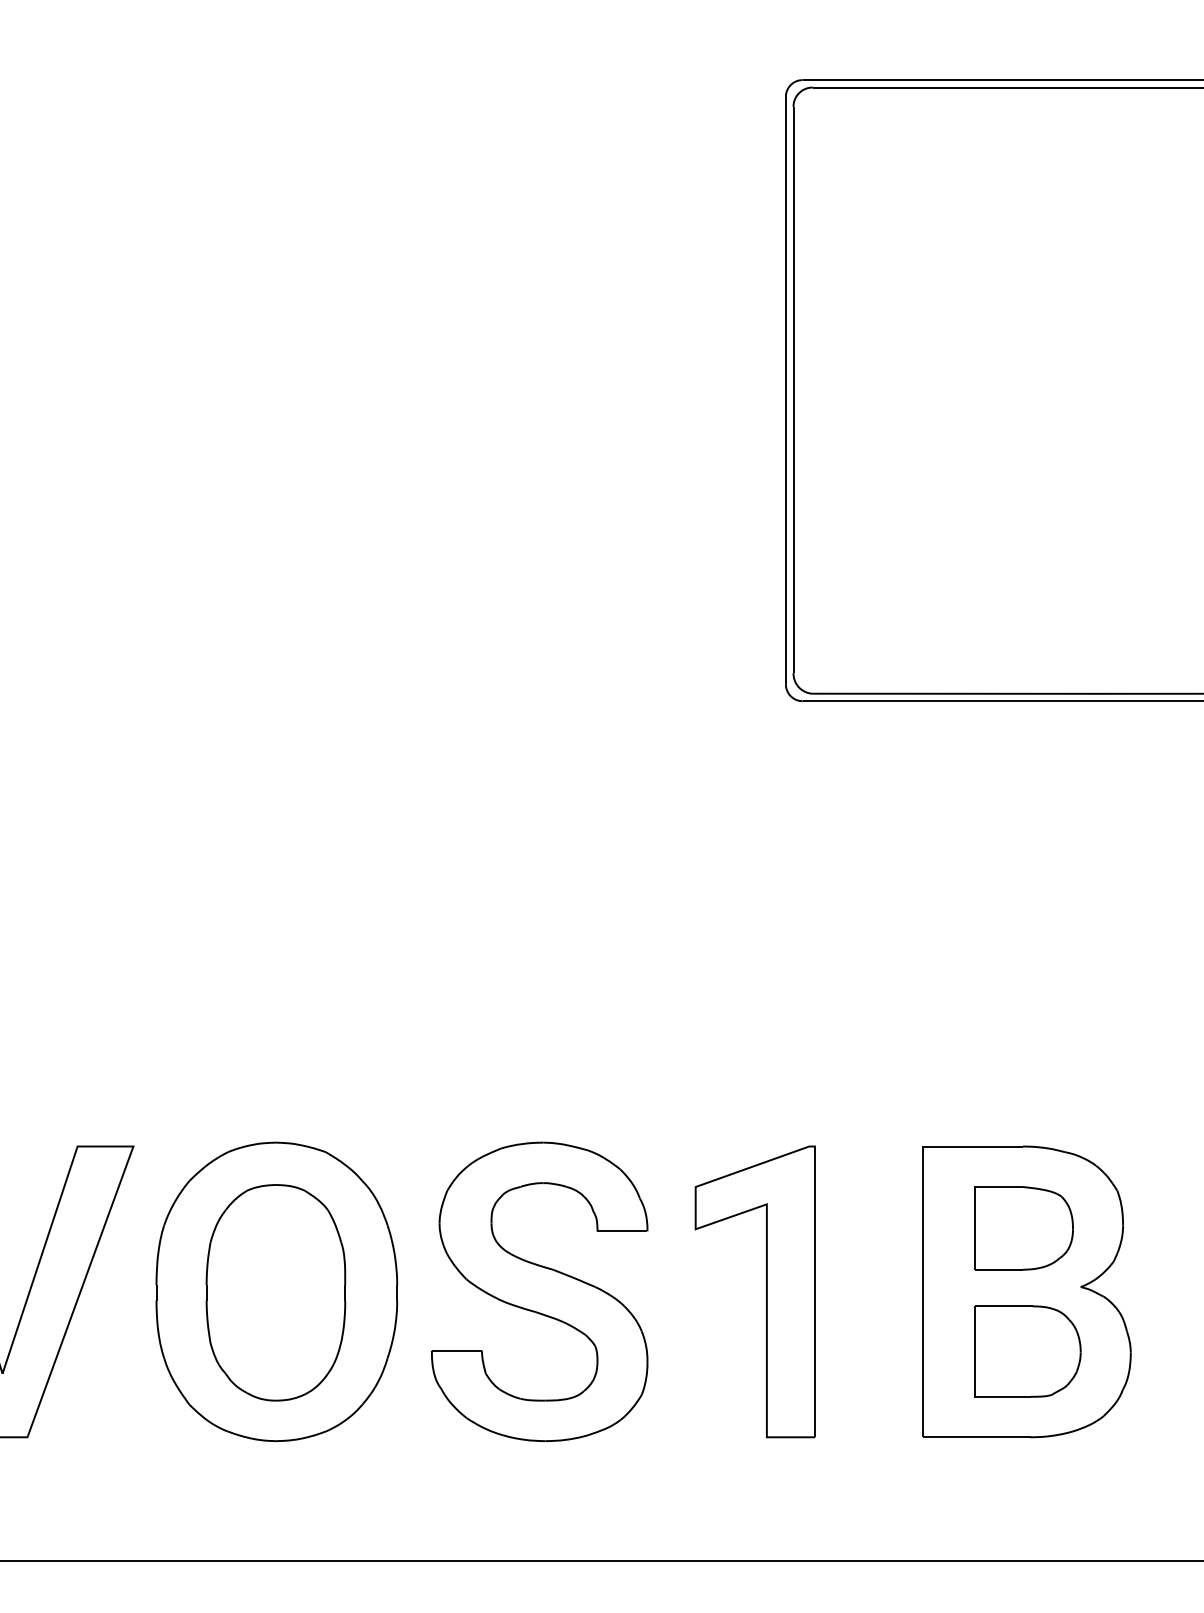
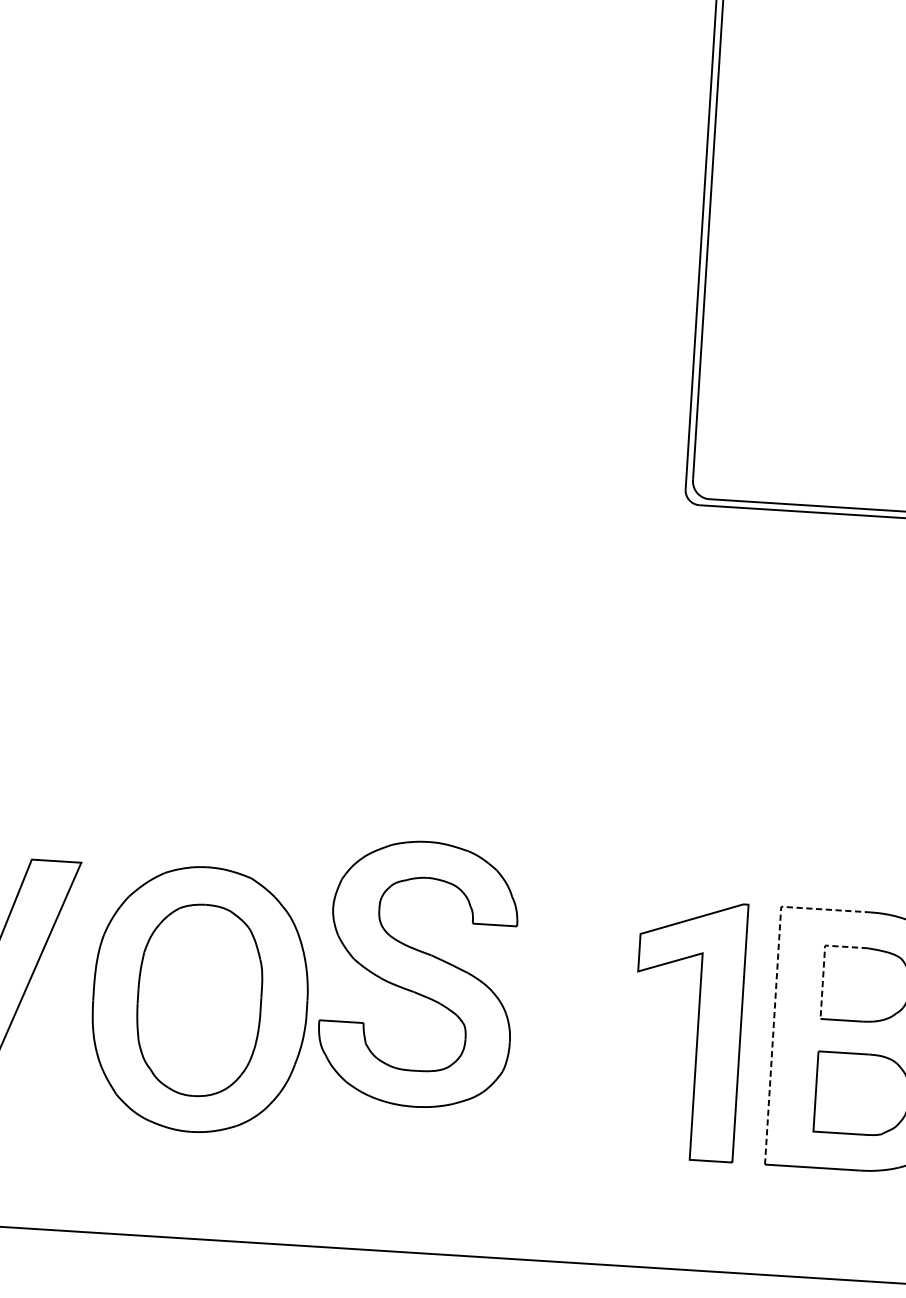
line: (974, 1203) -> (823, 960), solid -> dashed
line: (922, 1240) -> (775, 990), solid -> dashed
part: (539, 1291) -> (418, 973), moved
part: (766, 1291) -> (697, 1030), moved

